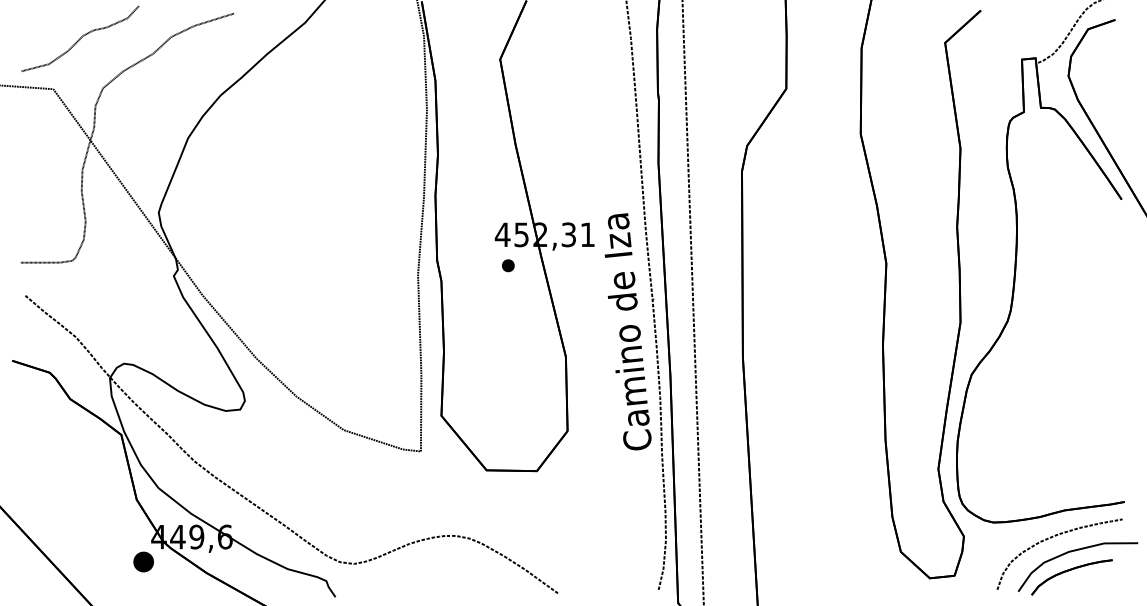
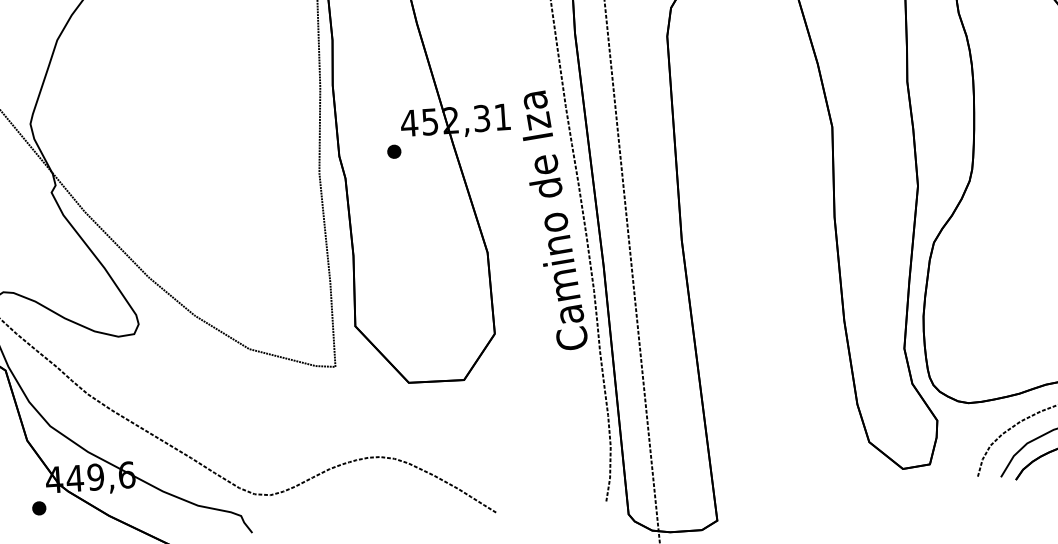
part: (508, 265) -> (394, 151), moved
part: (143, 561) -> (39, 507), size x0.62

